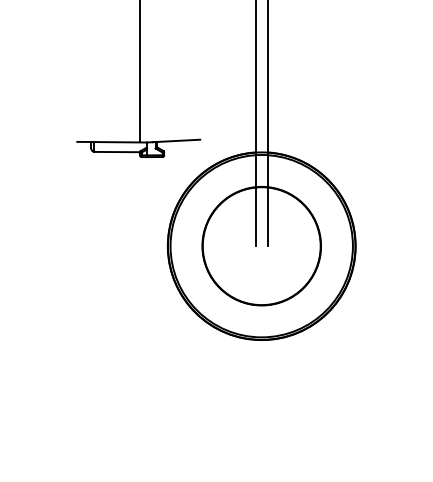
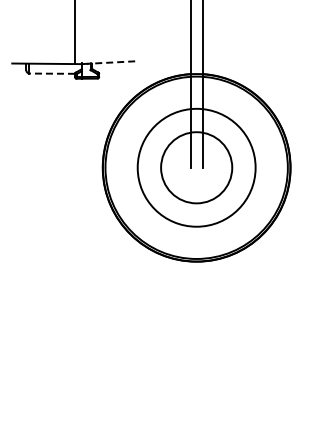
line: (178, 140) -> (113, 62), solid -> dashed
line: (117, 152) -> (52, 74), solid -> dashed
circle: (261, 245) -> (196, 167), size x0.6

